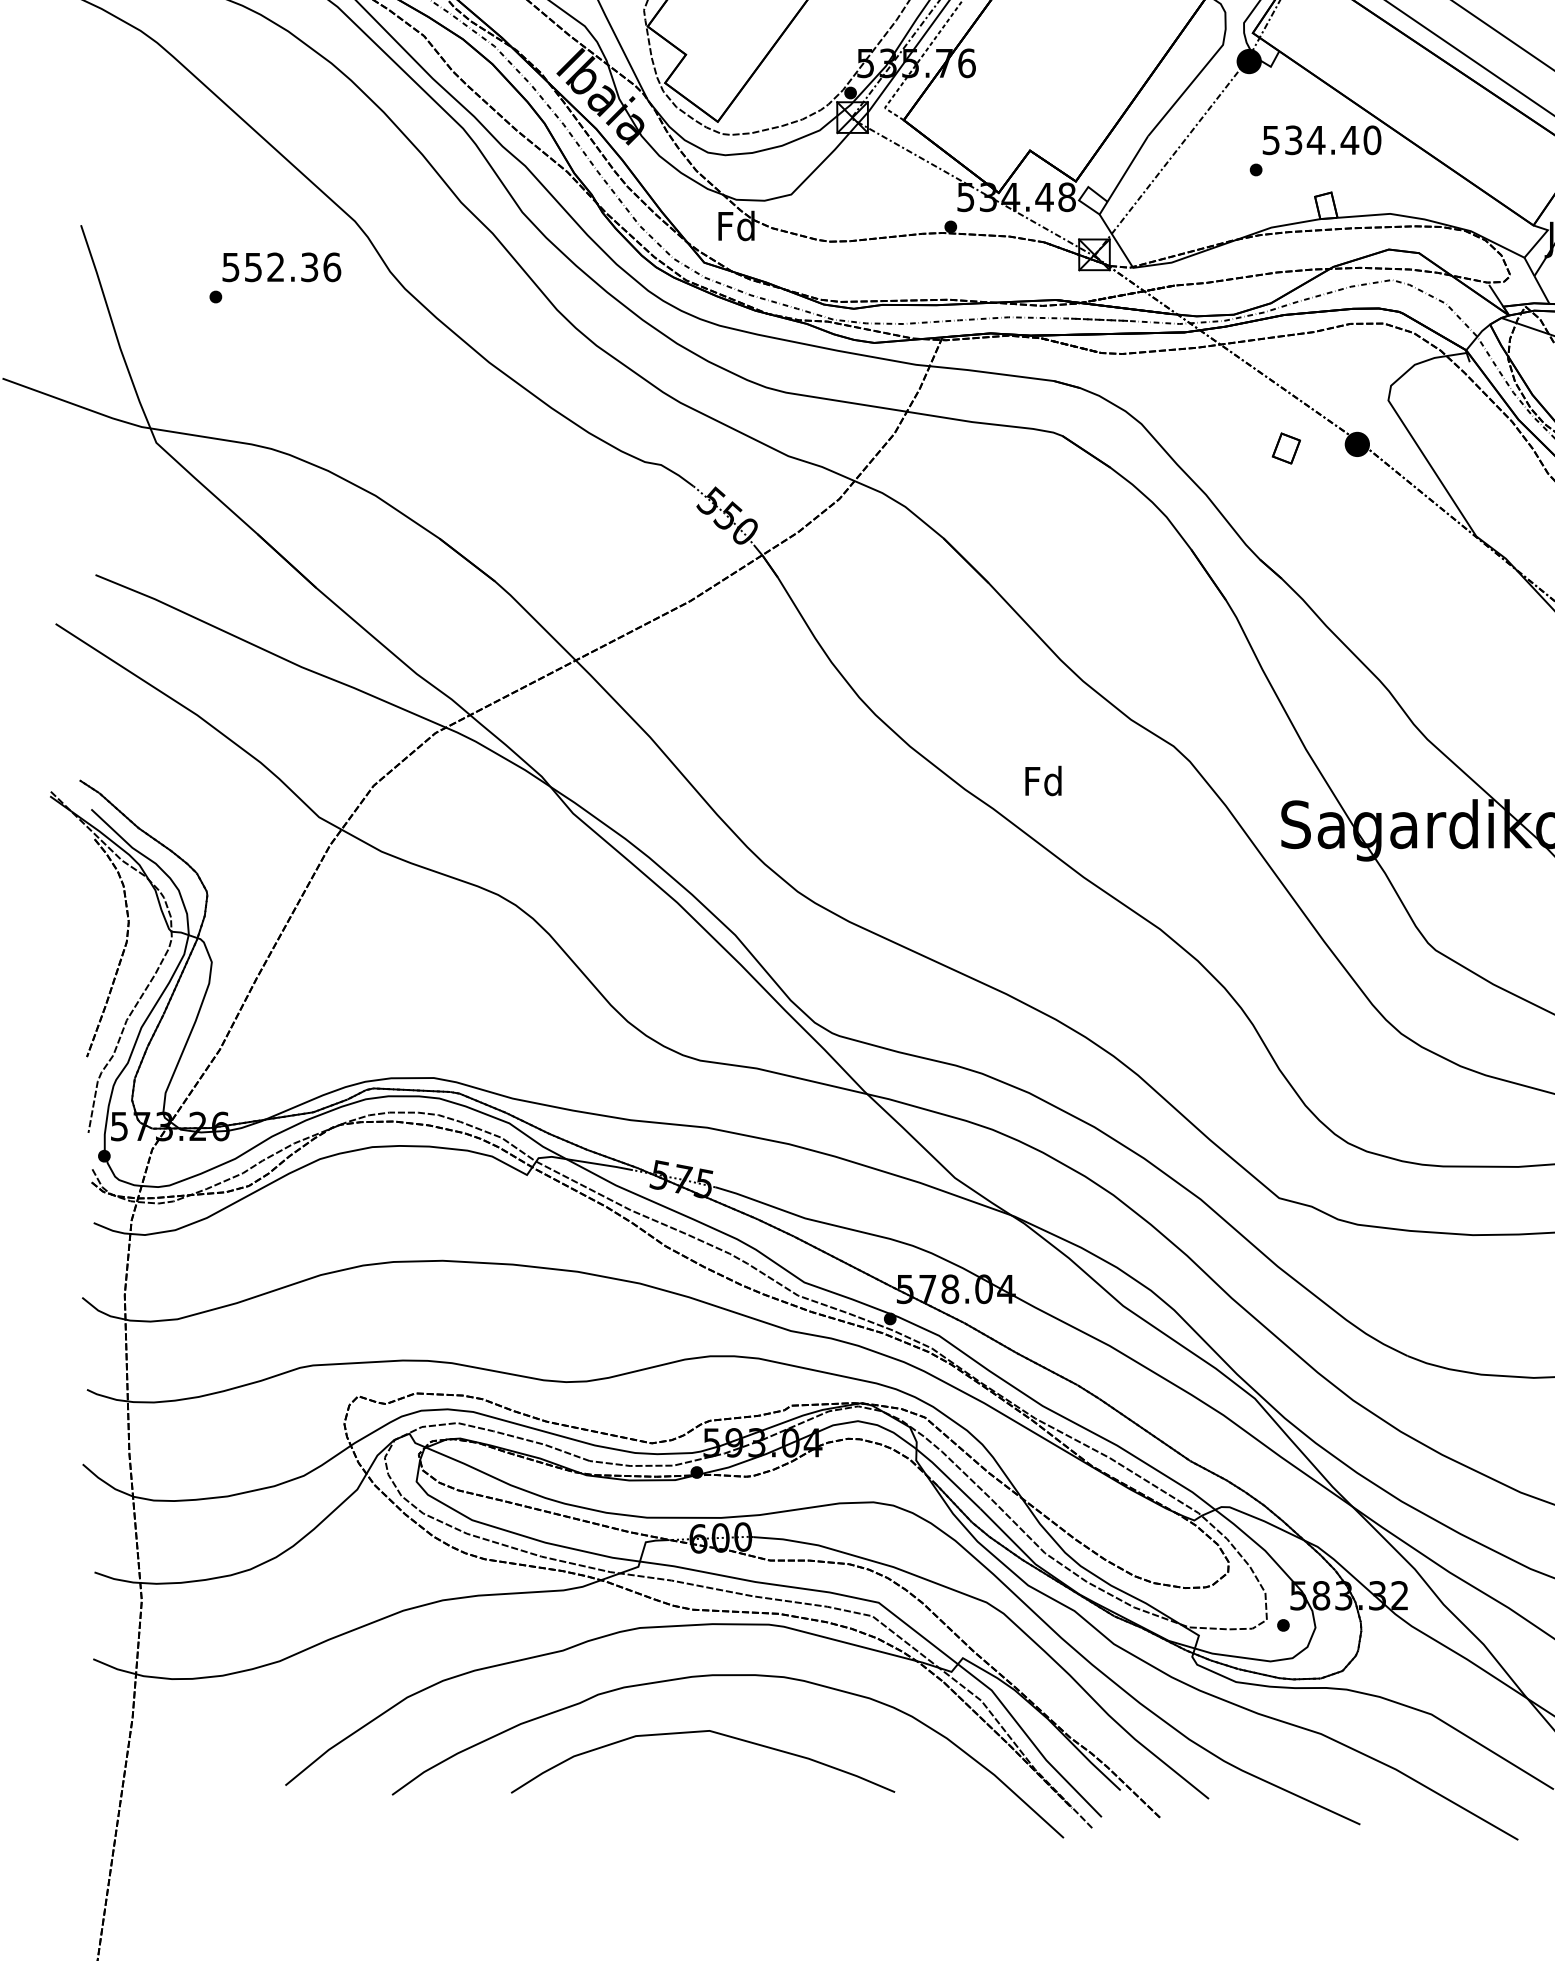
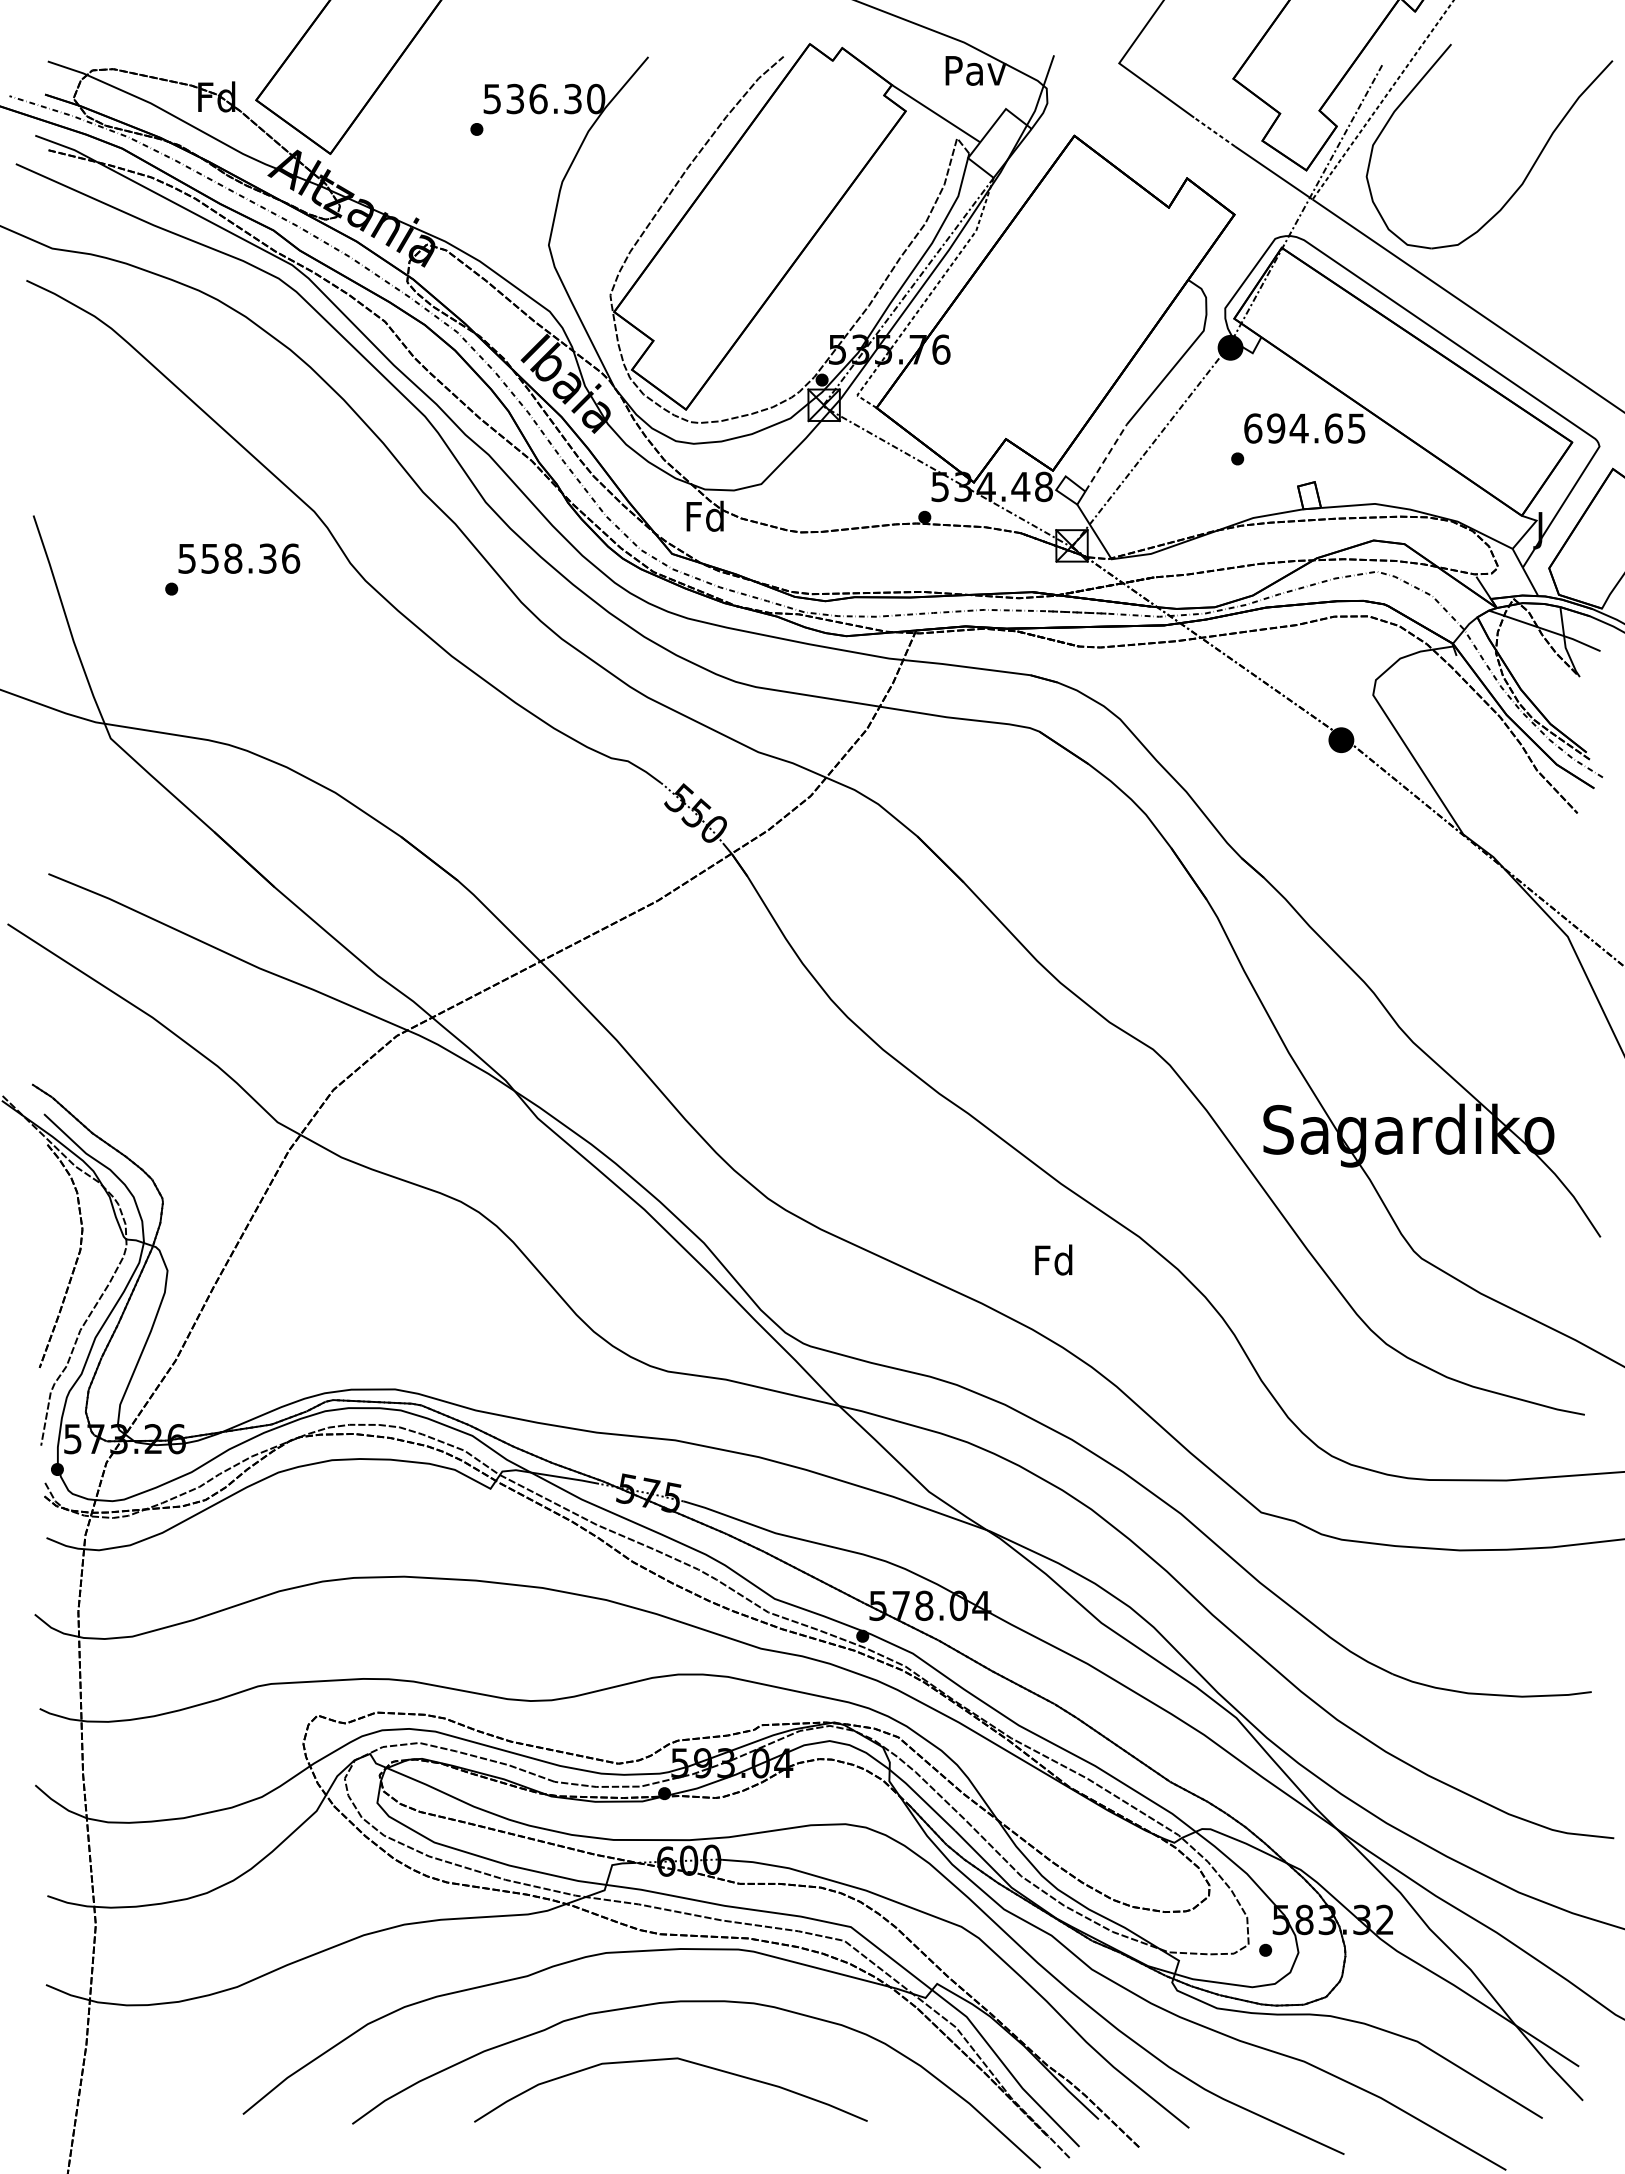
text: (1321, 140) -> (1304, 428), 534.40 -> 694.65
line: (1128, 168) -> (1106, 457), solid -> dashed
text: (276, 267) -> (233, 558), 552.36 -> 558.36
part: (1286, 448) -> (1268, 744), removed
text: (1043, 780) -> (1053, 1259), moved

